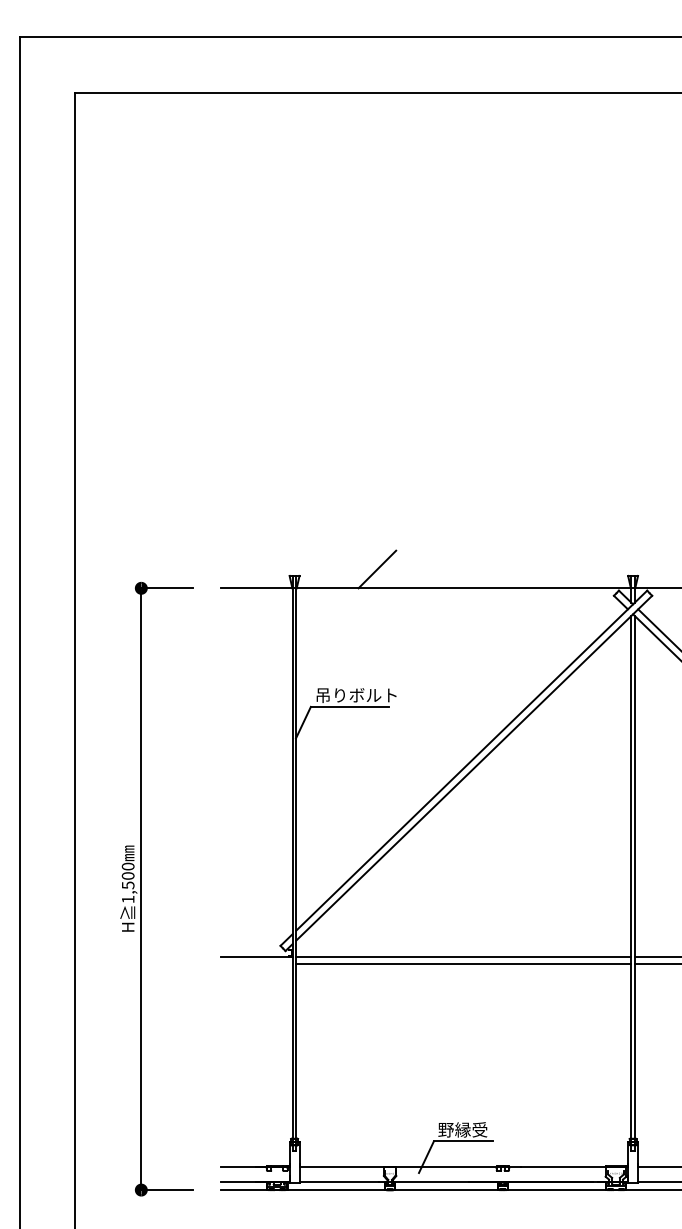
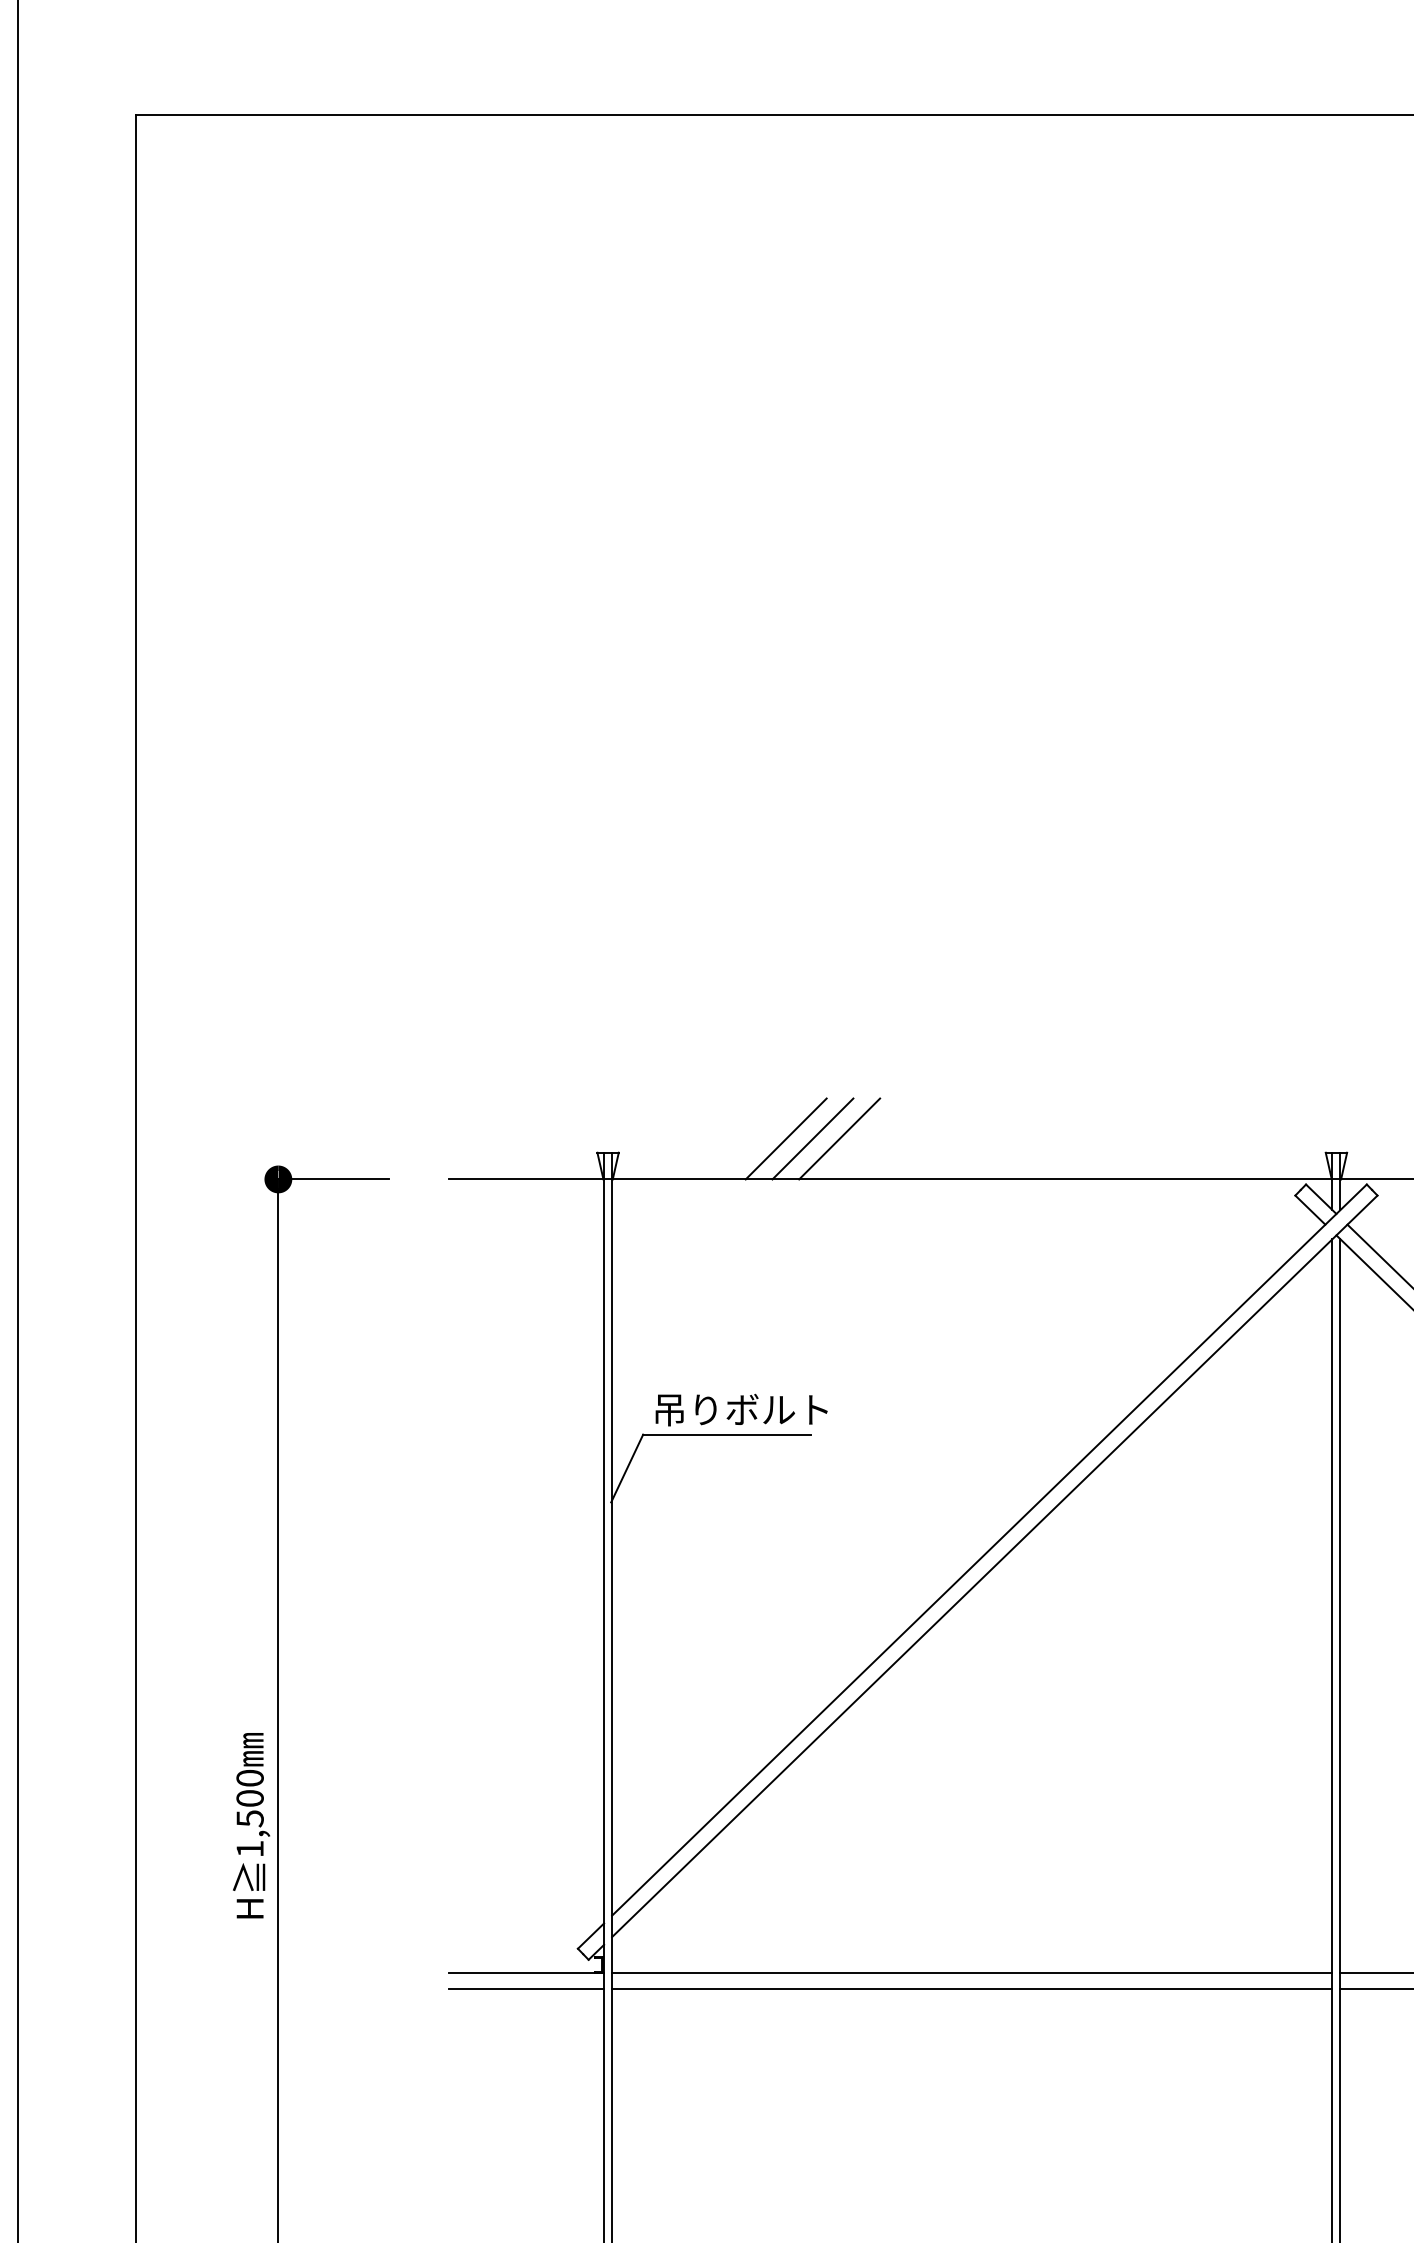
line: (389, 569) -> (812, 1138), added
line: (401, 569) -> (838, 1138), added
line: (256, 964) -> (526, 1988), added

